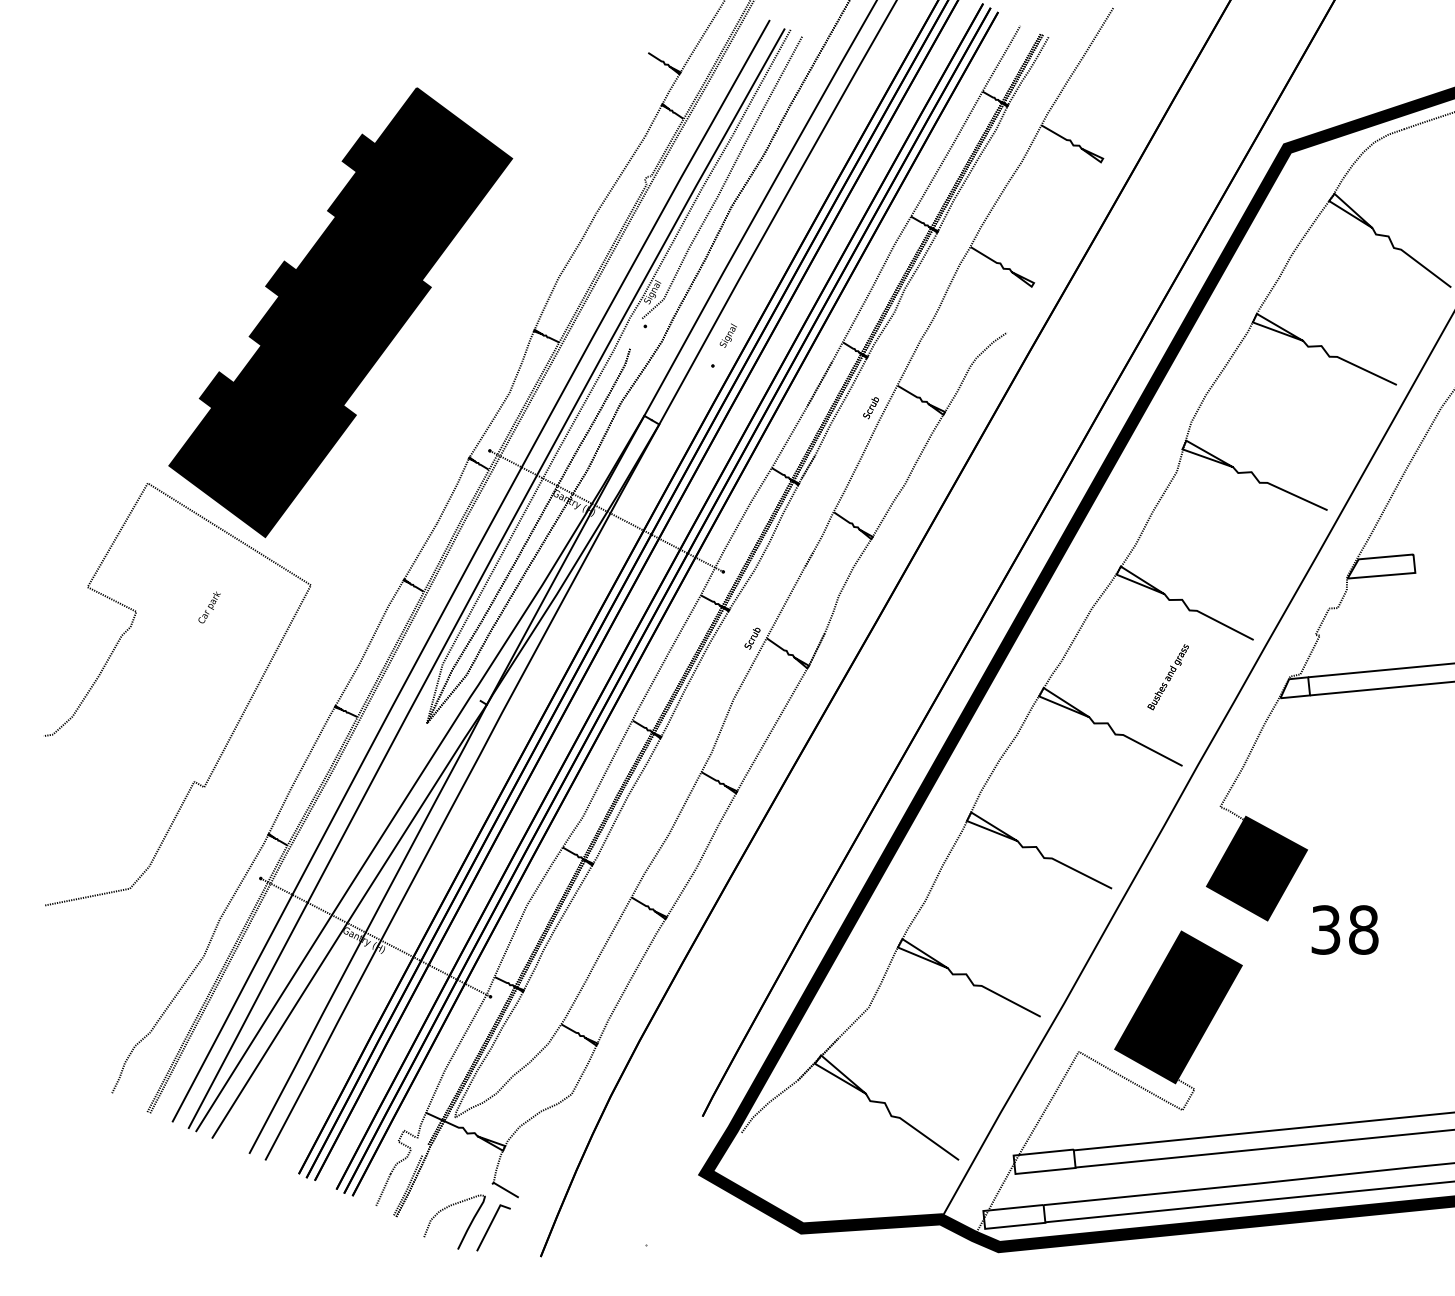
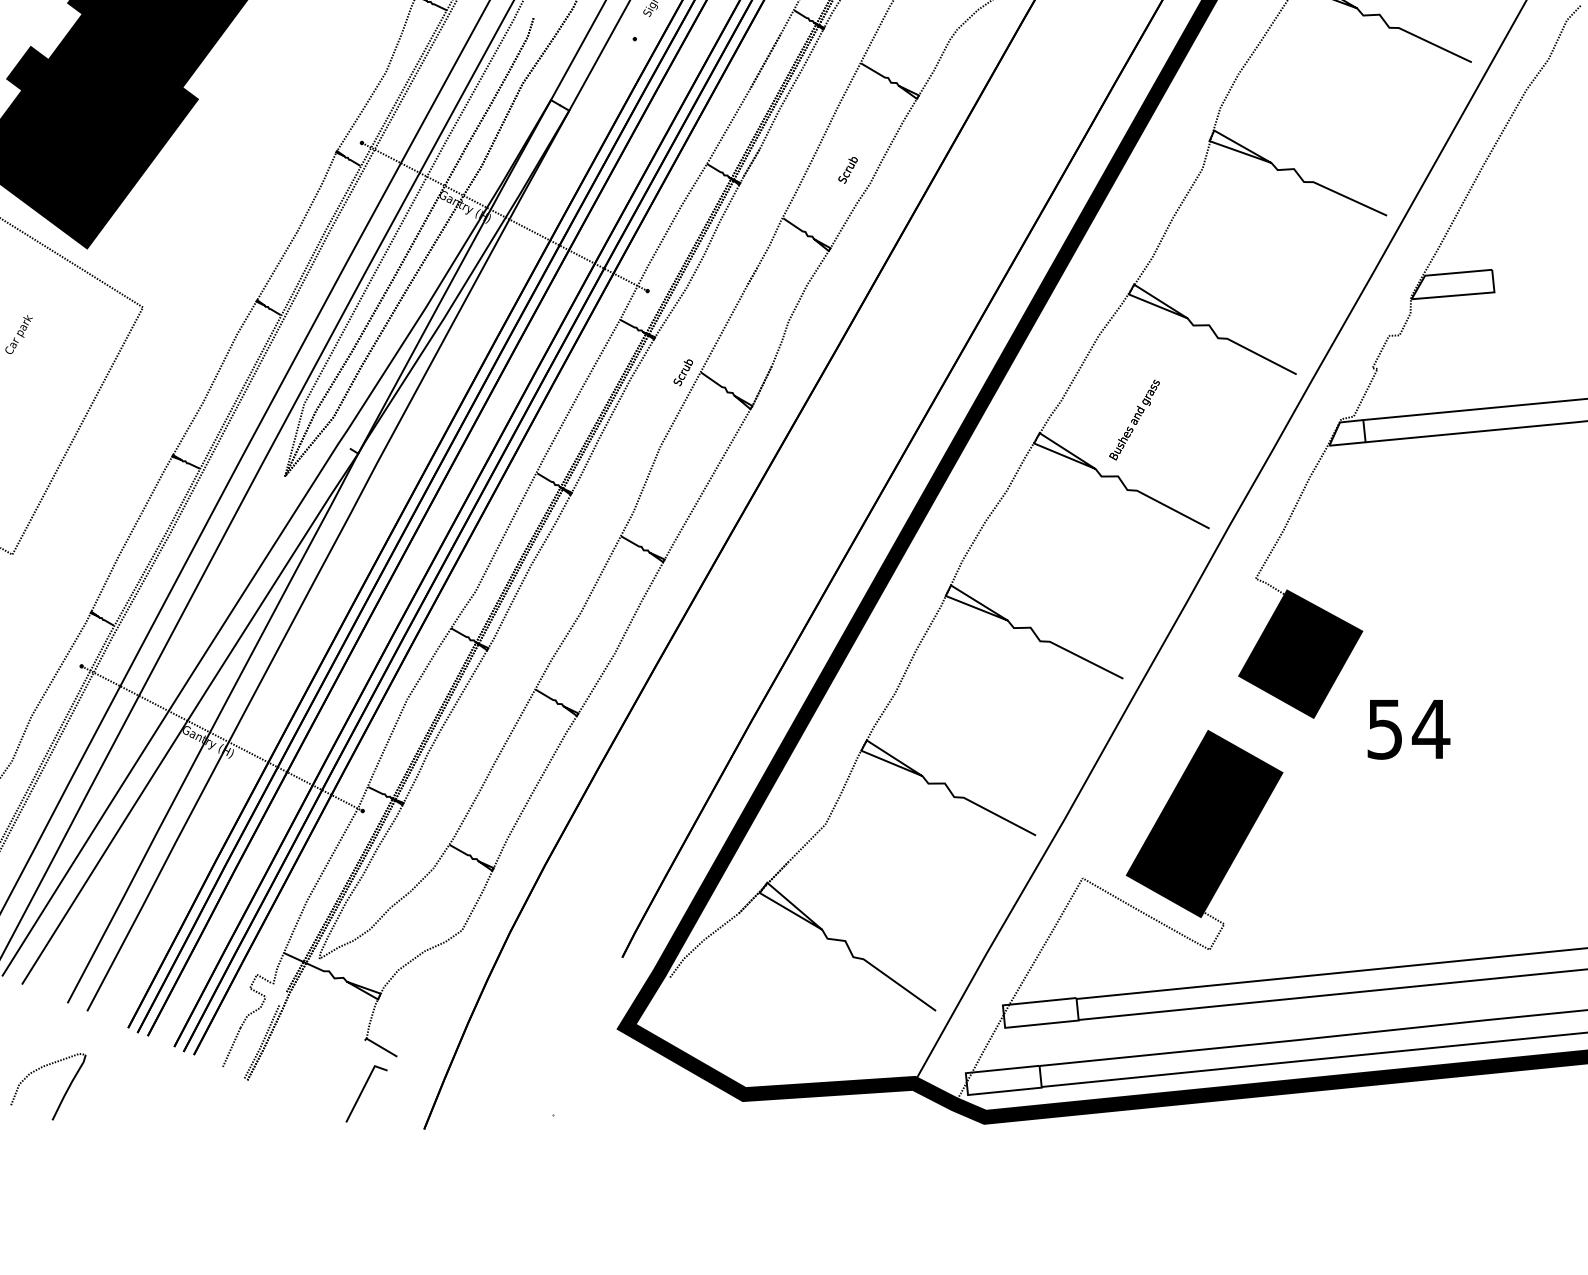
text: (870, 408) -> (847, 170), moved
text: (1167, 677) -> (1133, 420), moved
text: (1345, 929) -> (1408, 728), 38 -> 54
part: (467, 1227) -> (64, 1093), moved

